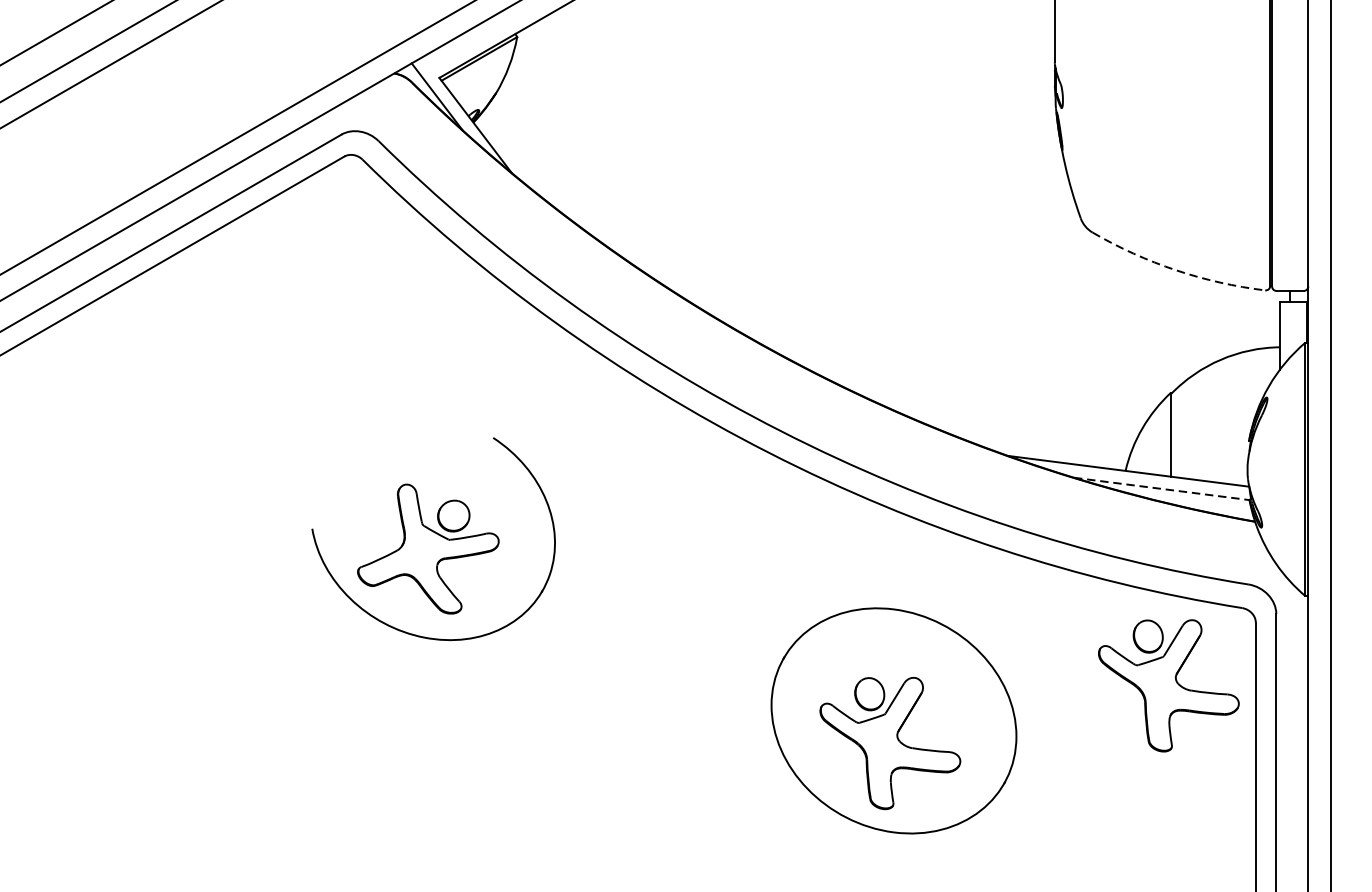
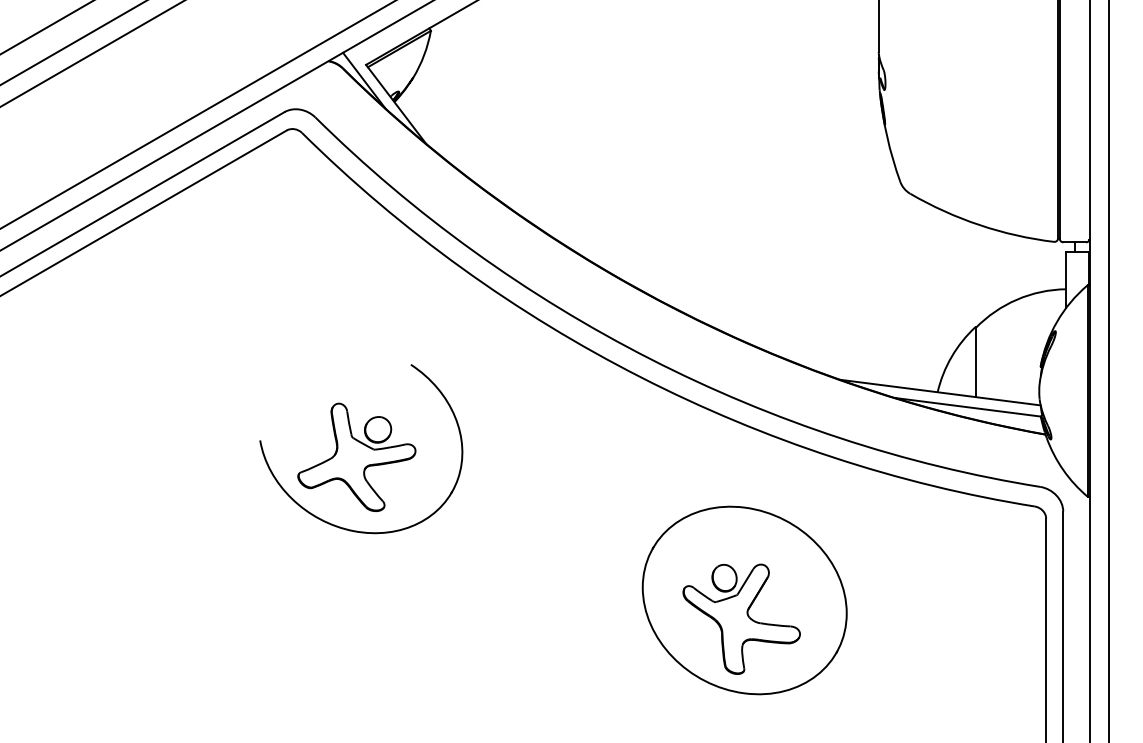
arc: (1175, 270) -> (979, 225), dashed -> solid
line: (1161, 489) -> (967, 407), dashed -> solid
part: (1168, 684) -> (973, 570), removed

